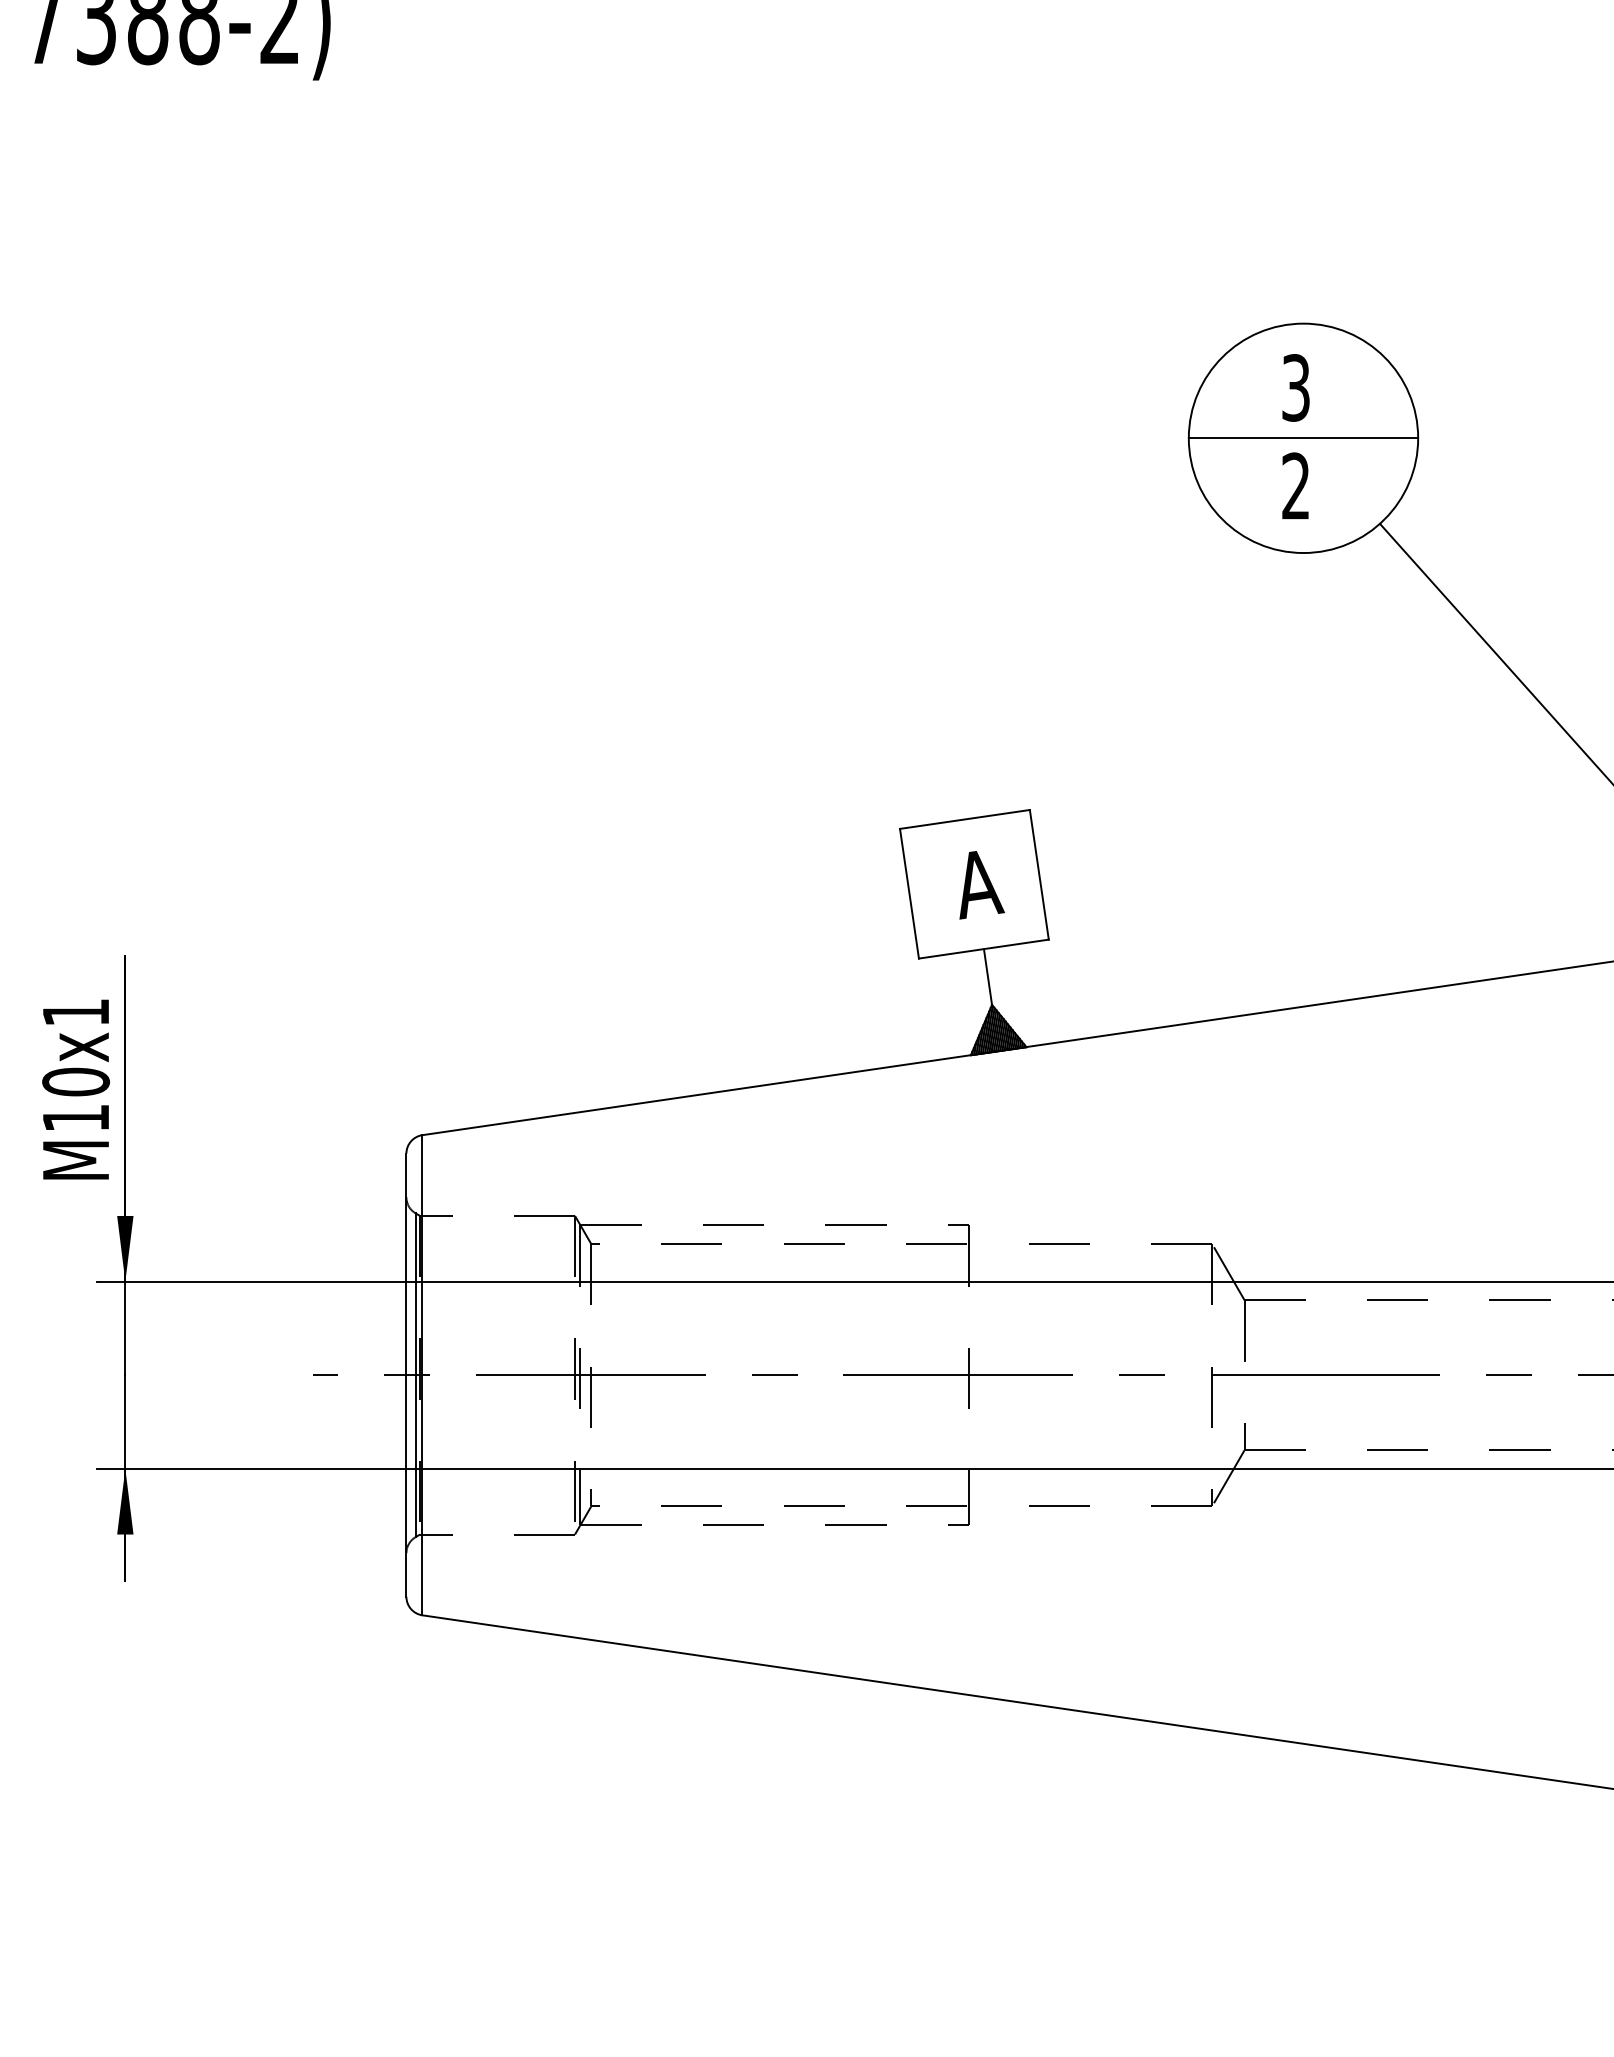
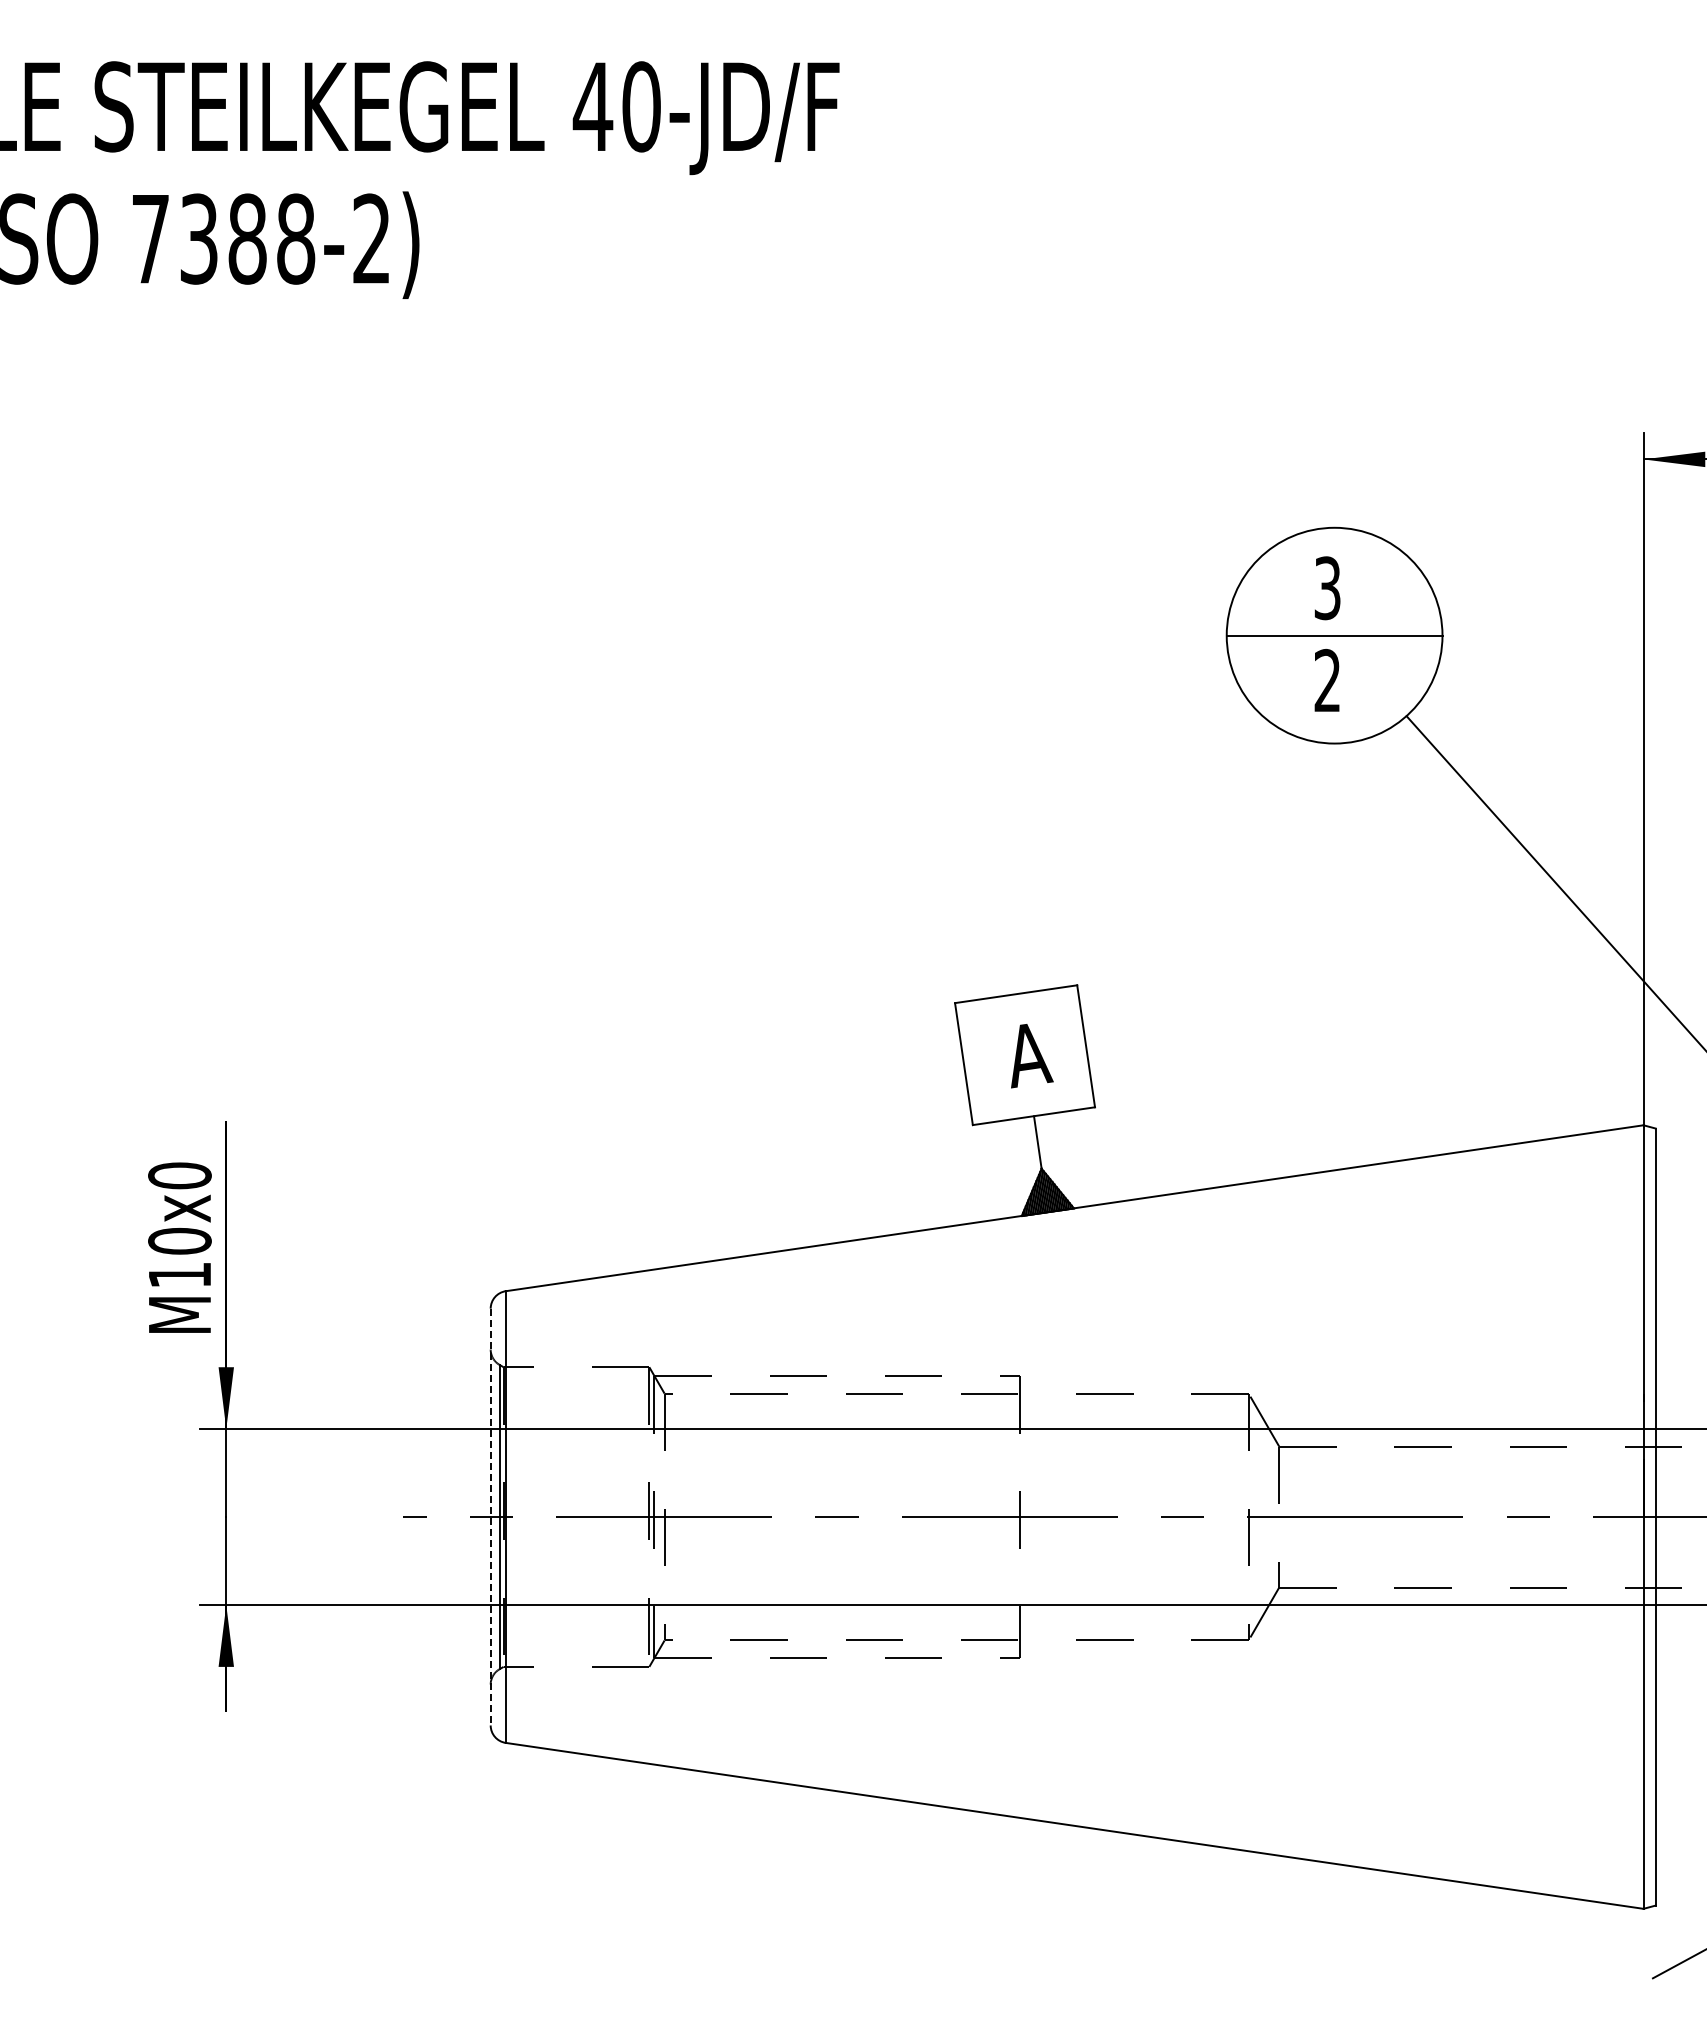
text: (75, 1012) -> (179, 1175), M10x1 -> M10x0
line: (406, 1375) -> (490, 1517), solid -> dashed

